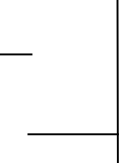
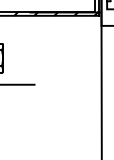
line: (72, 133) -> (66, 146), removed

